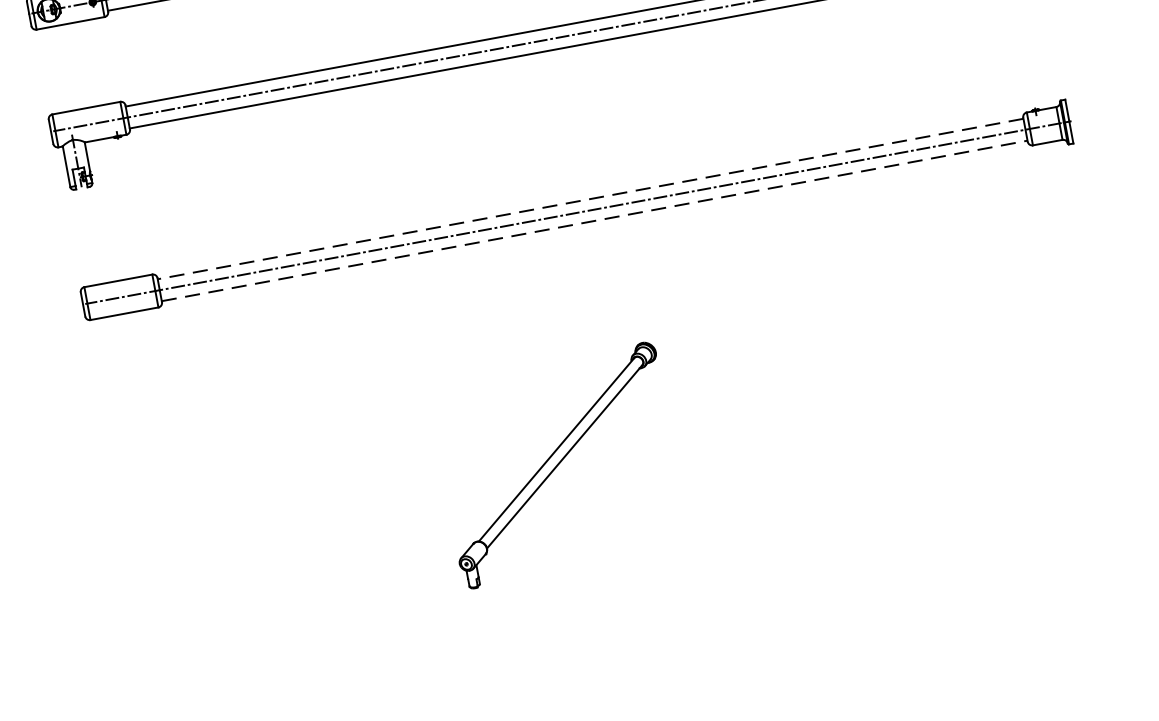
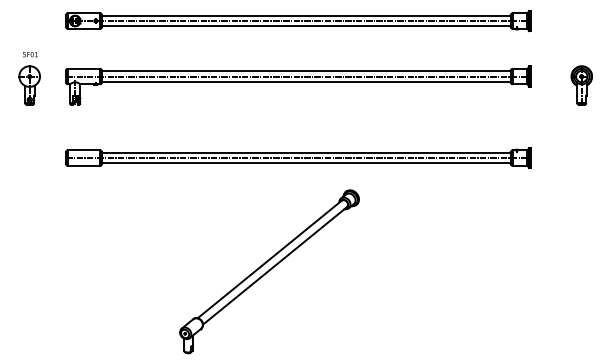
line: (588, 198) -> (305, 152), dashed -> solid
line: (594, 221) -> (306, 163), dashed -> solid
part: (558, 464) -> (269, 271), size x1.67

